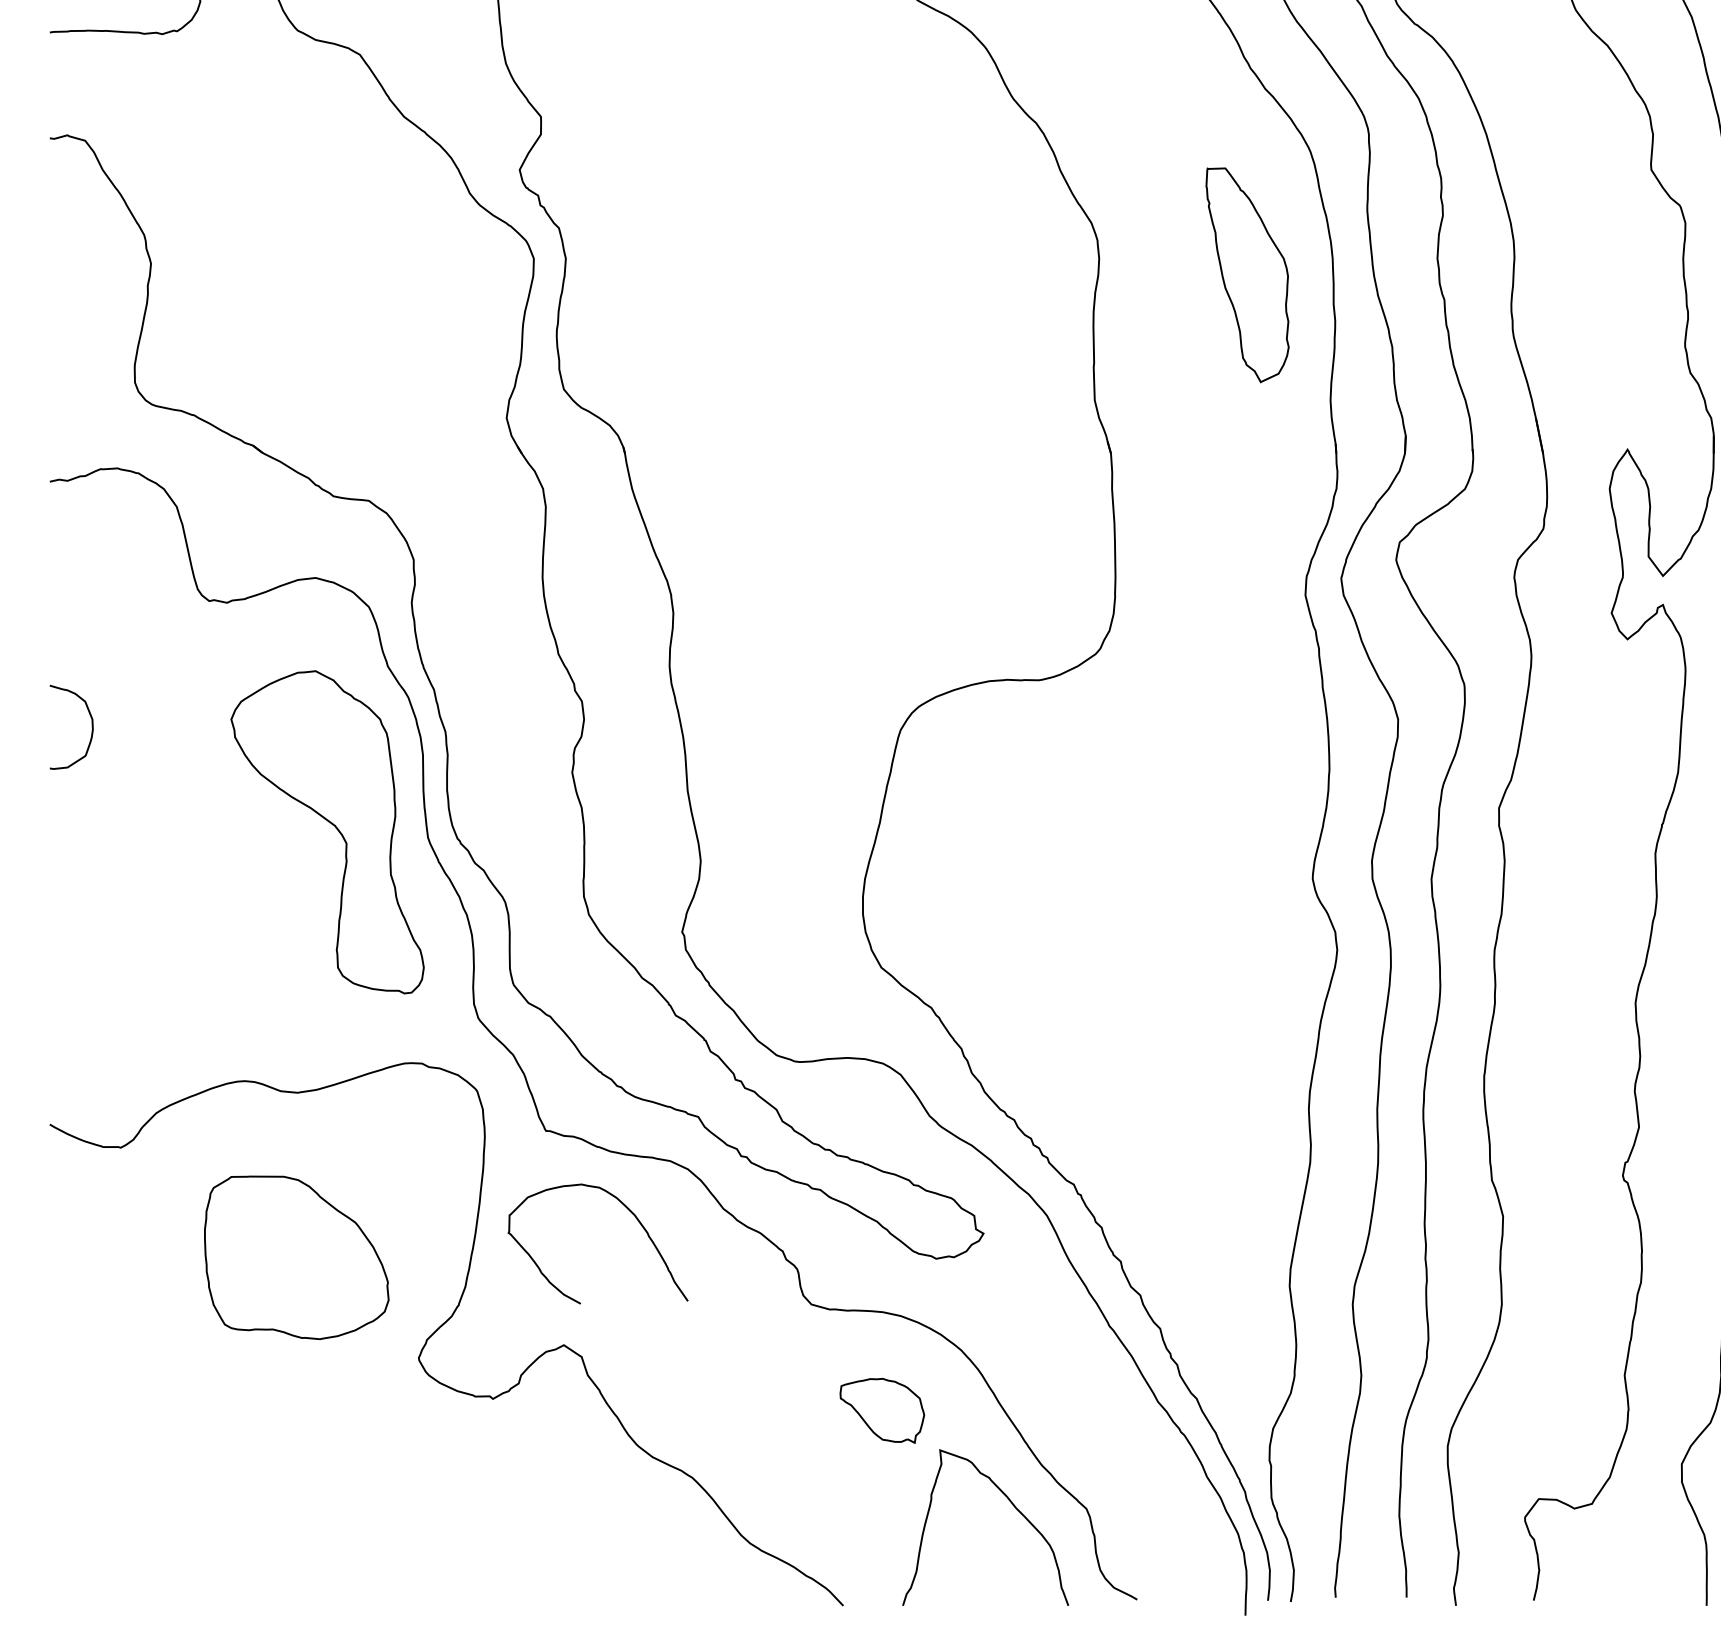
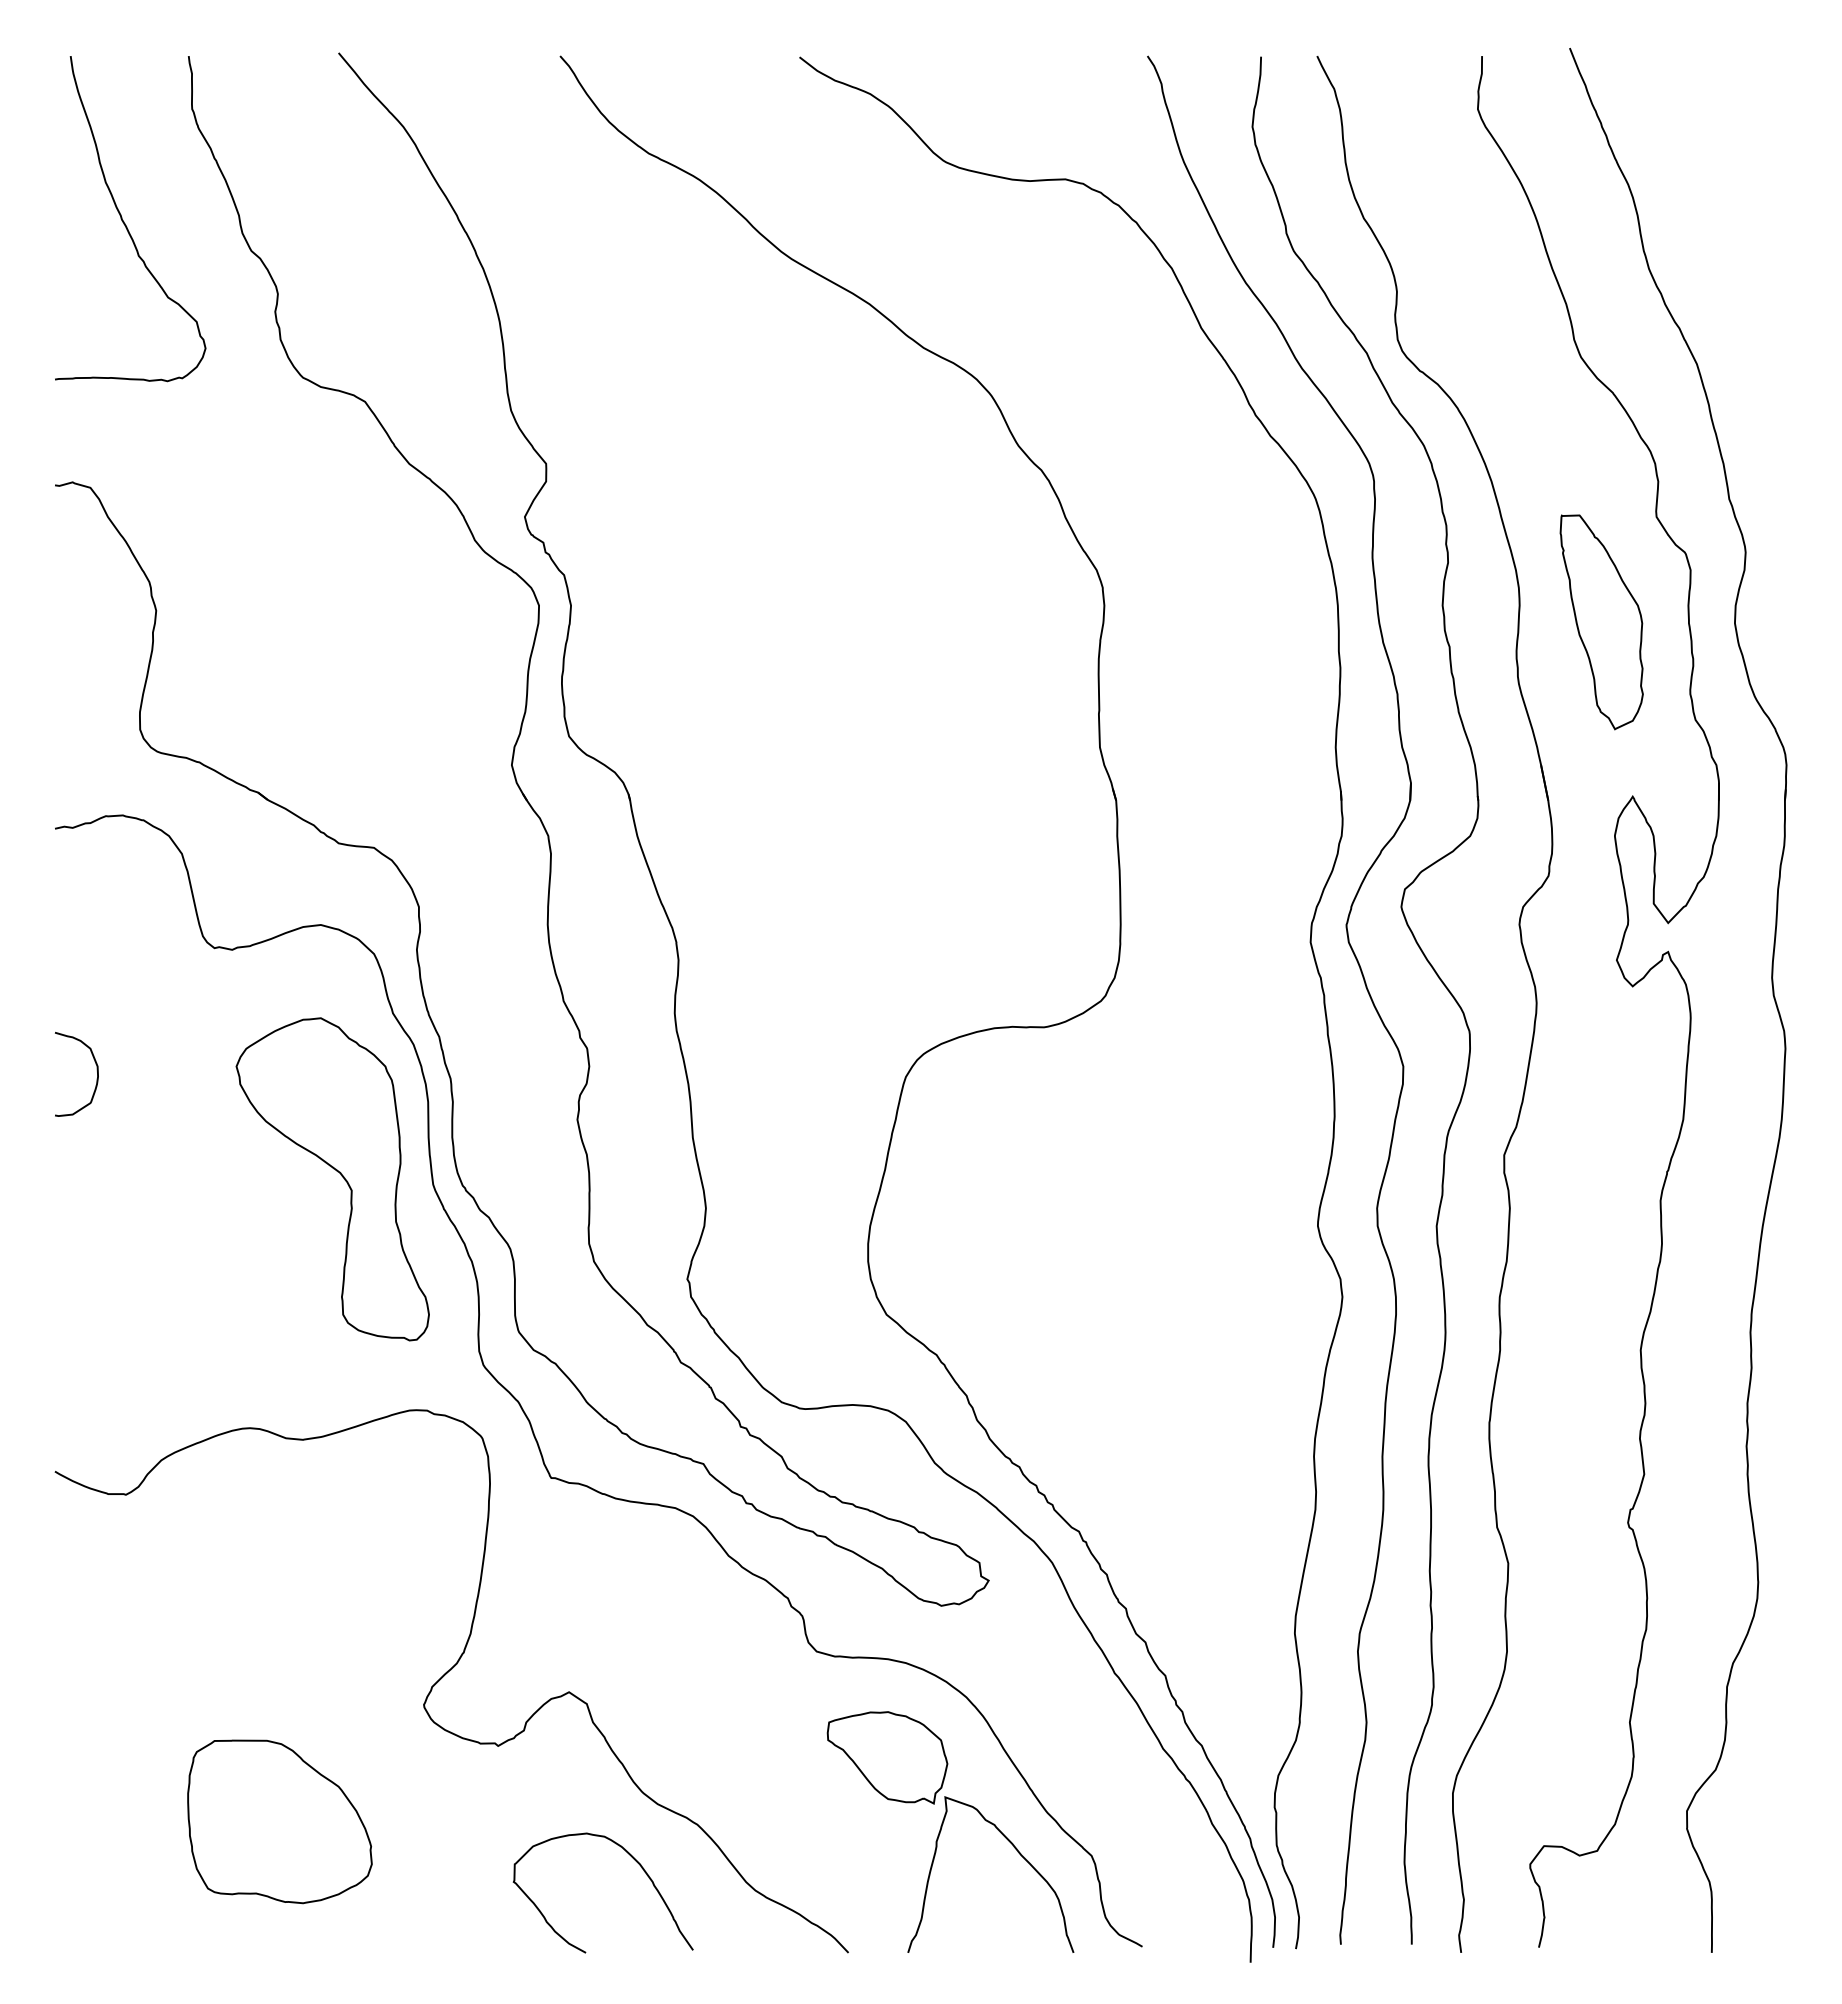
part: (1247, 275) -> (1601, 622), moved
curve: (629, 1211) -> (634, 1860), moved
part: (296, 1257) -> (279, 1821), moved
part: (882, 1410) -> (887, 1757), size x1.43

